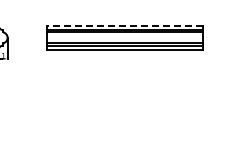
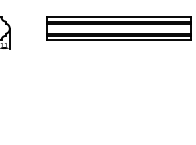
line: (125, 25) -> (119, 17), dashed -> solid

